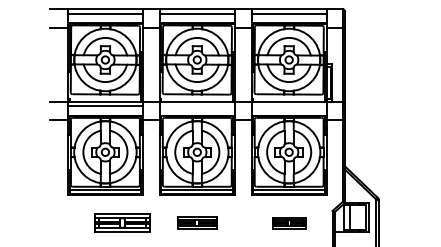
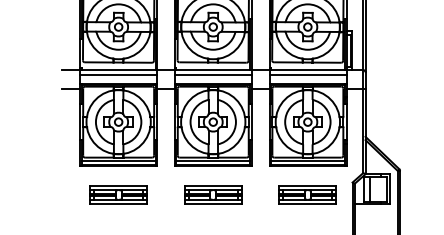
line: (197, 106) -> (213, 74), added
line: (289, 106) -> (308, 74), added
part: (122, 222) -> (118, 194), moved
part: (197, 222) -> (213, 194), size x1.43
part: (289, 222) -> (308, 194), size x1.67

